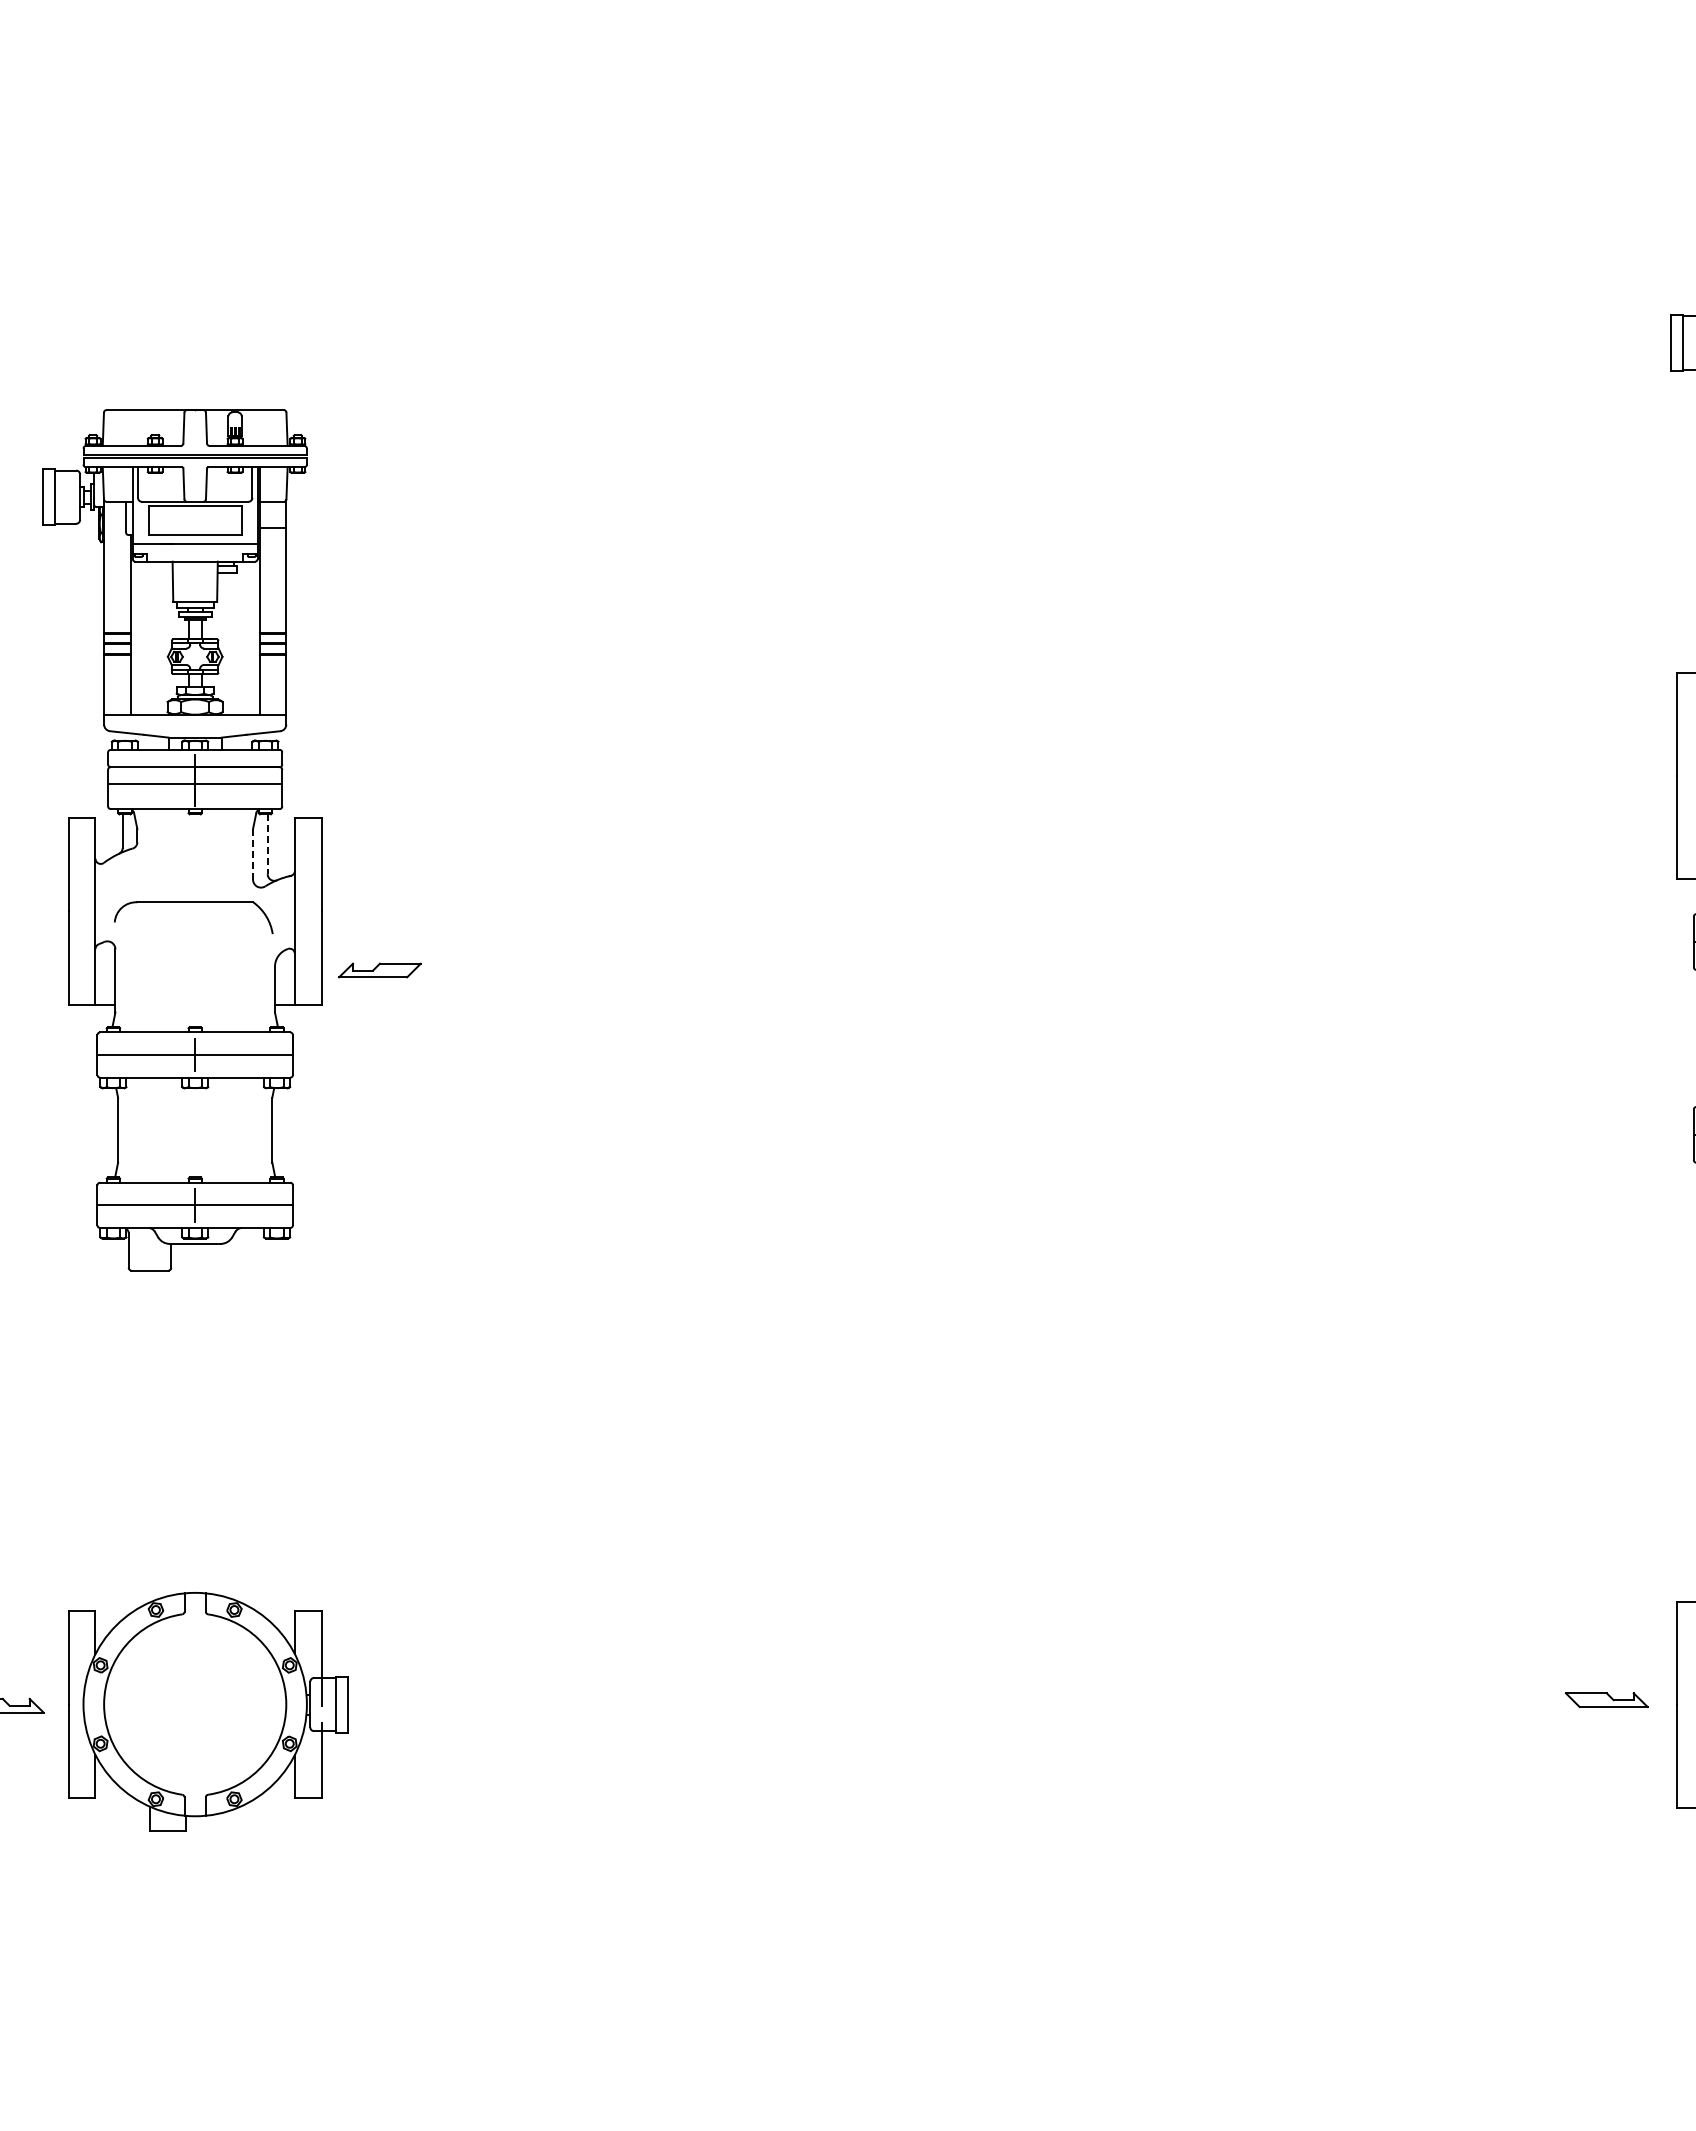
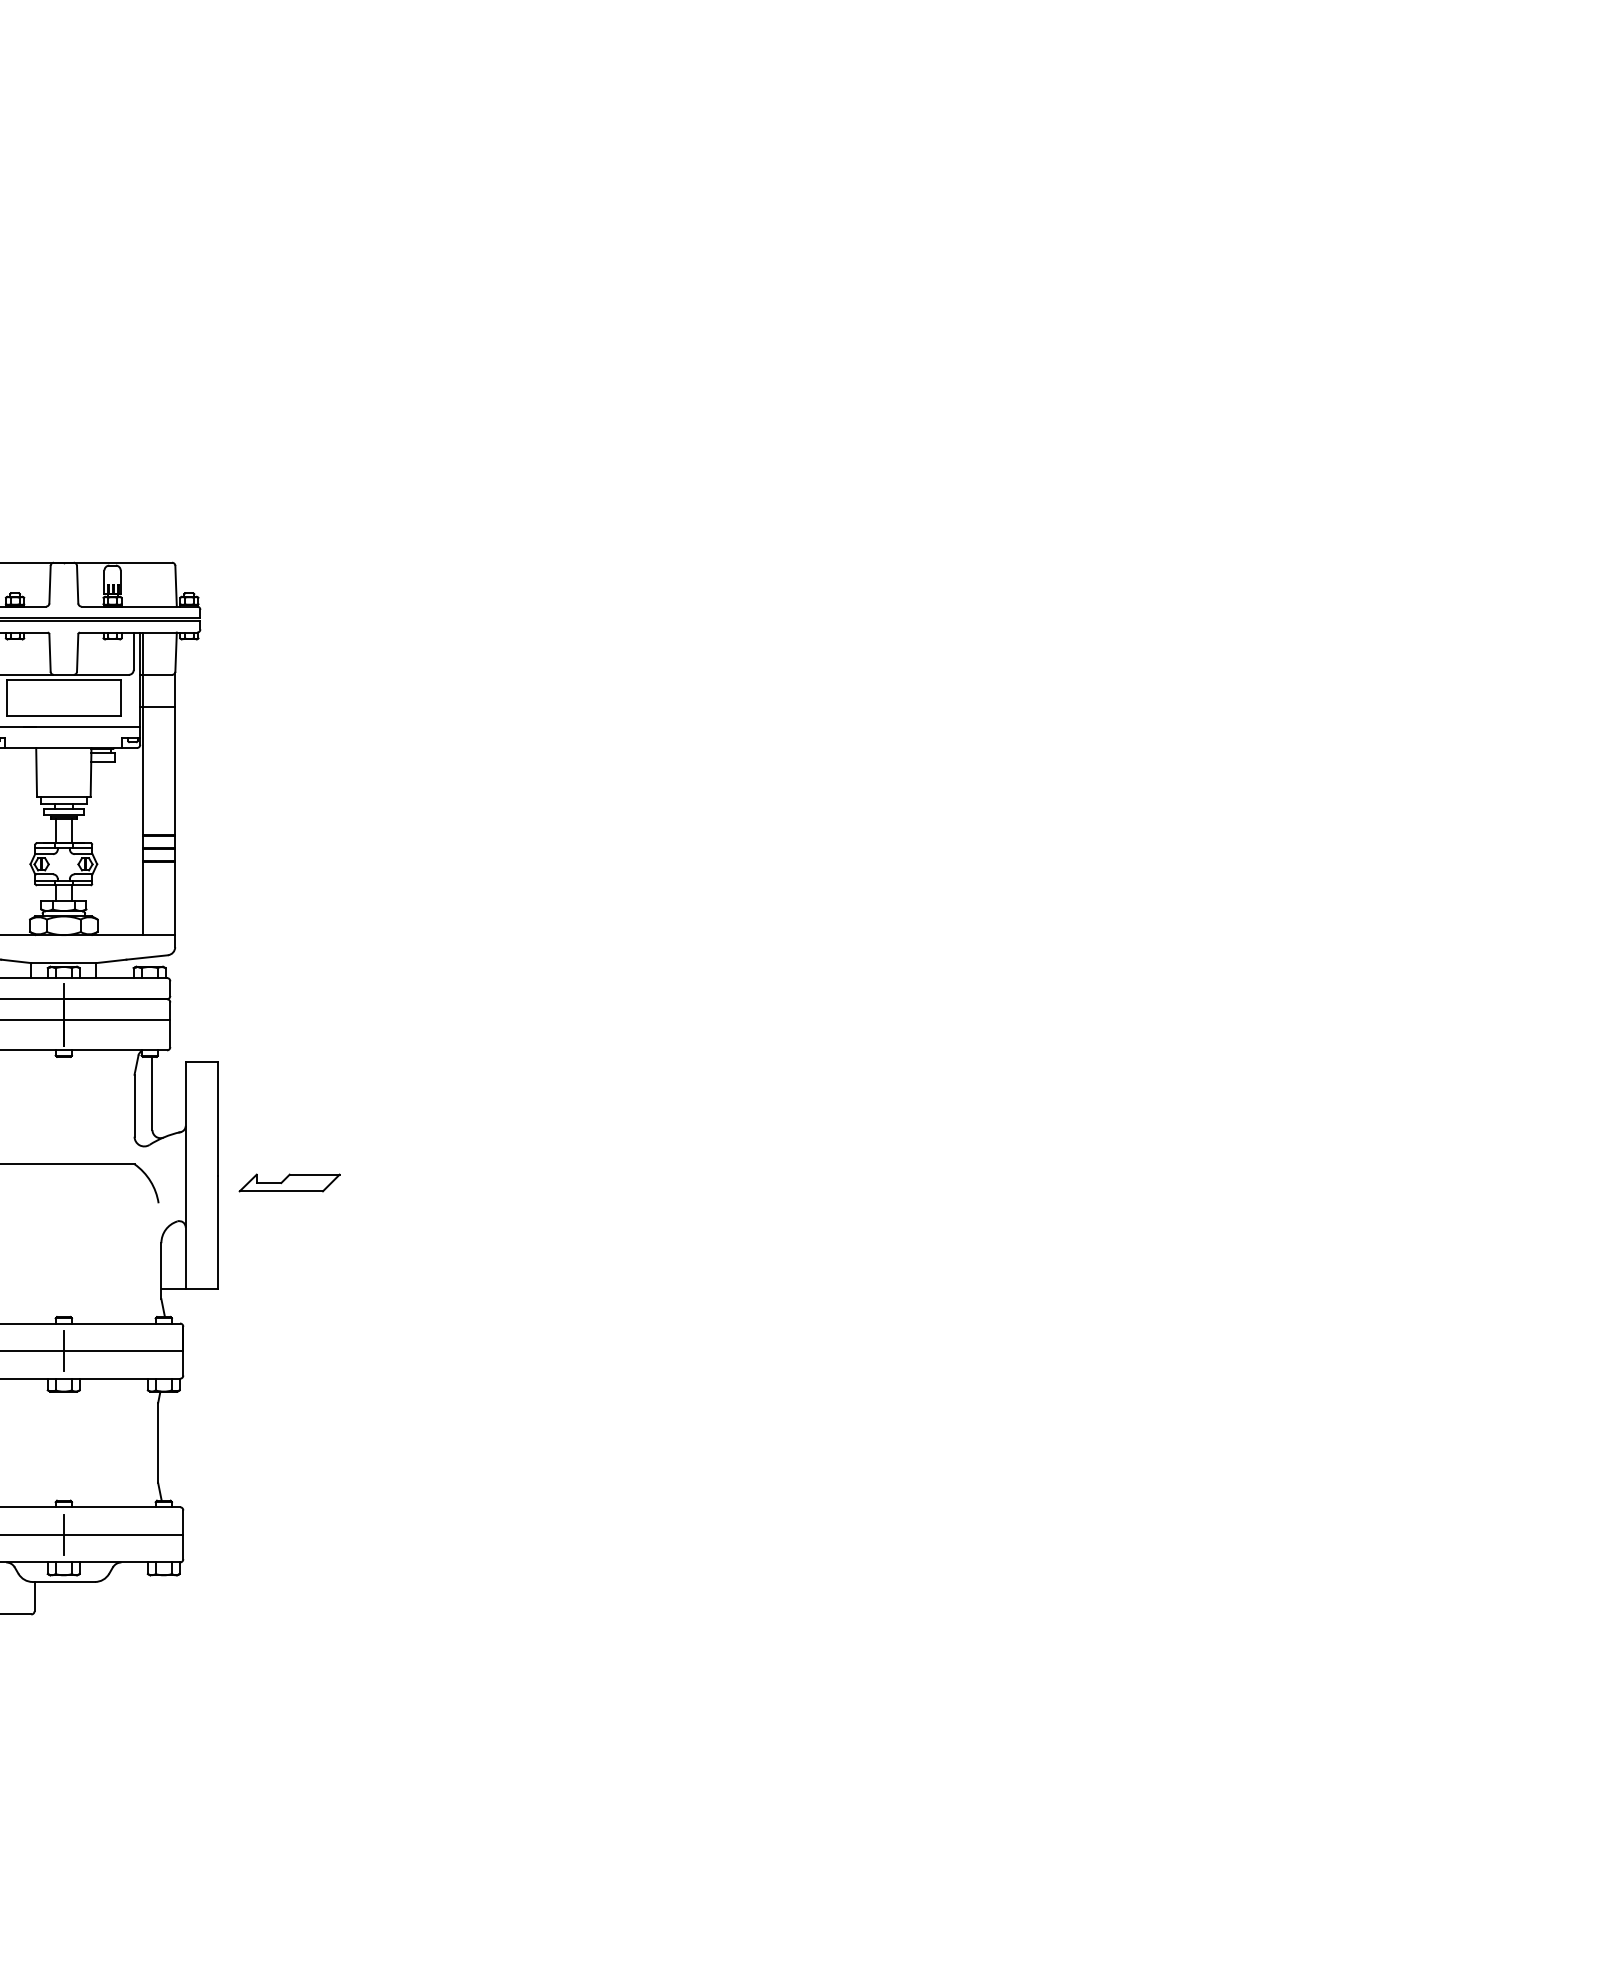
line: (267, 844) -> (152, 1093), dashed -> solid
line: (253, 854) -> (135, 1105), dashed -> solid
part: (379, 970) -> (289, 1182), moved

